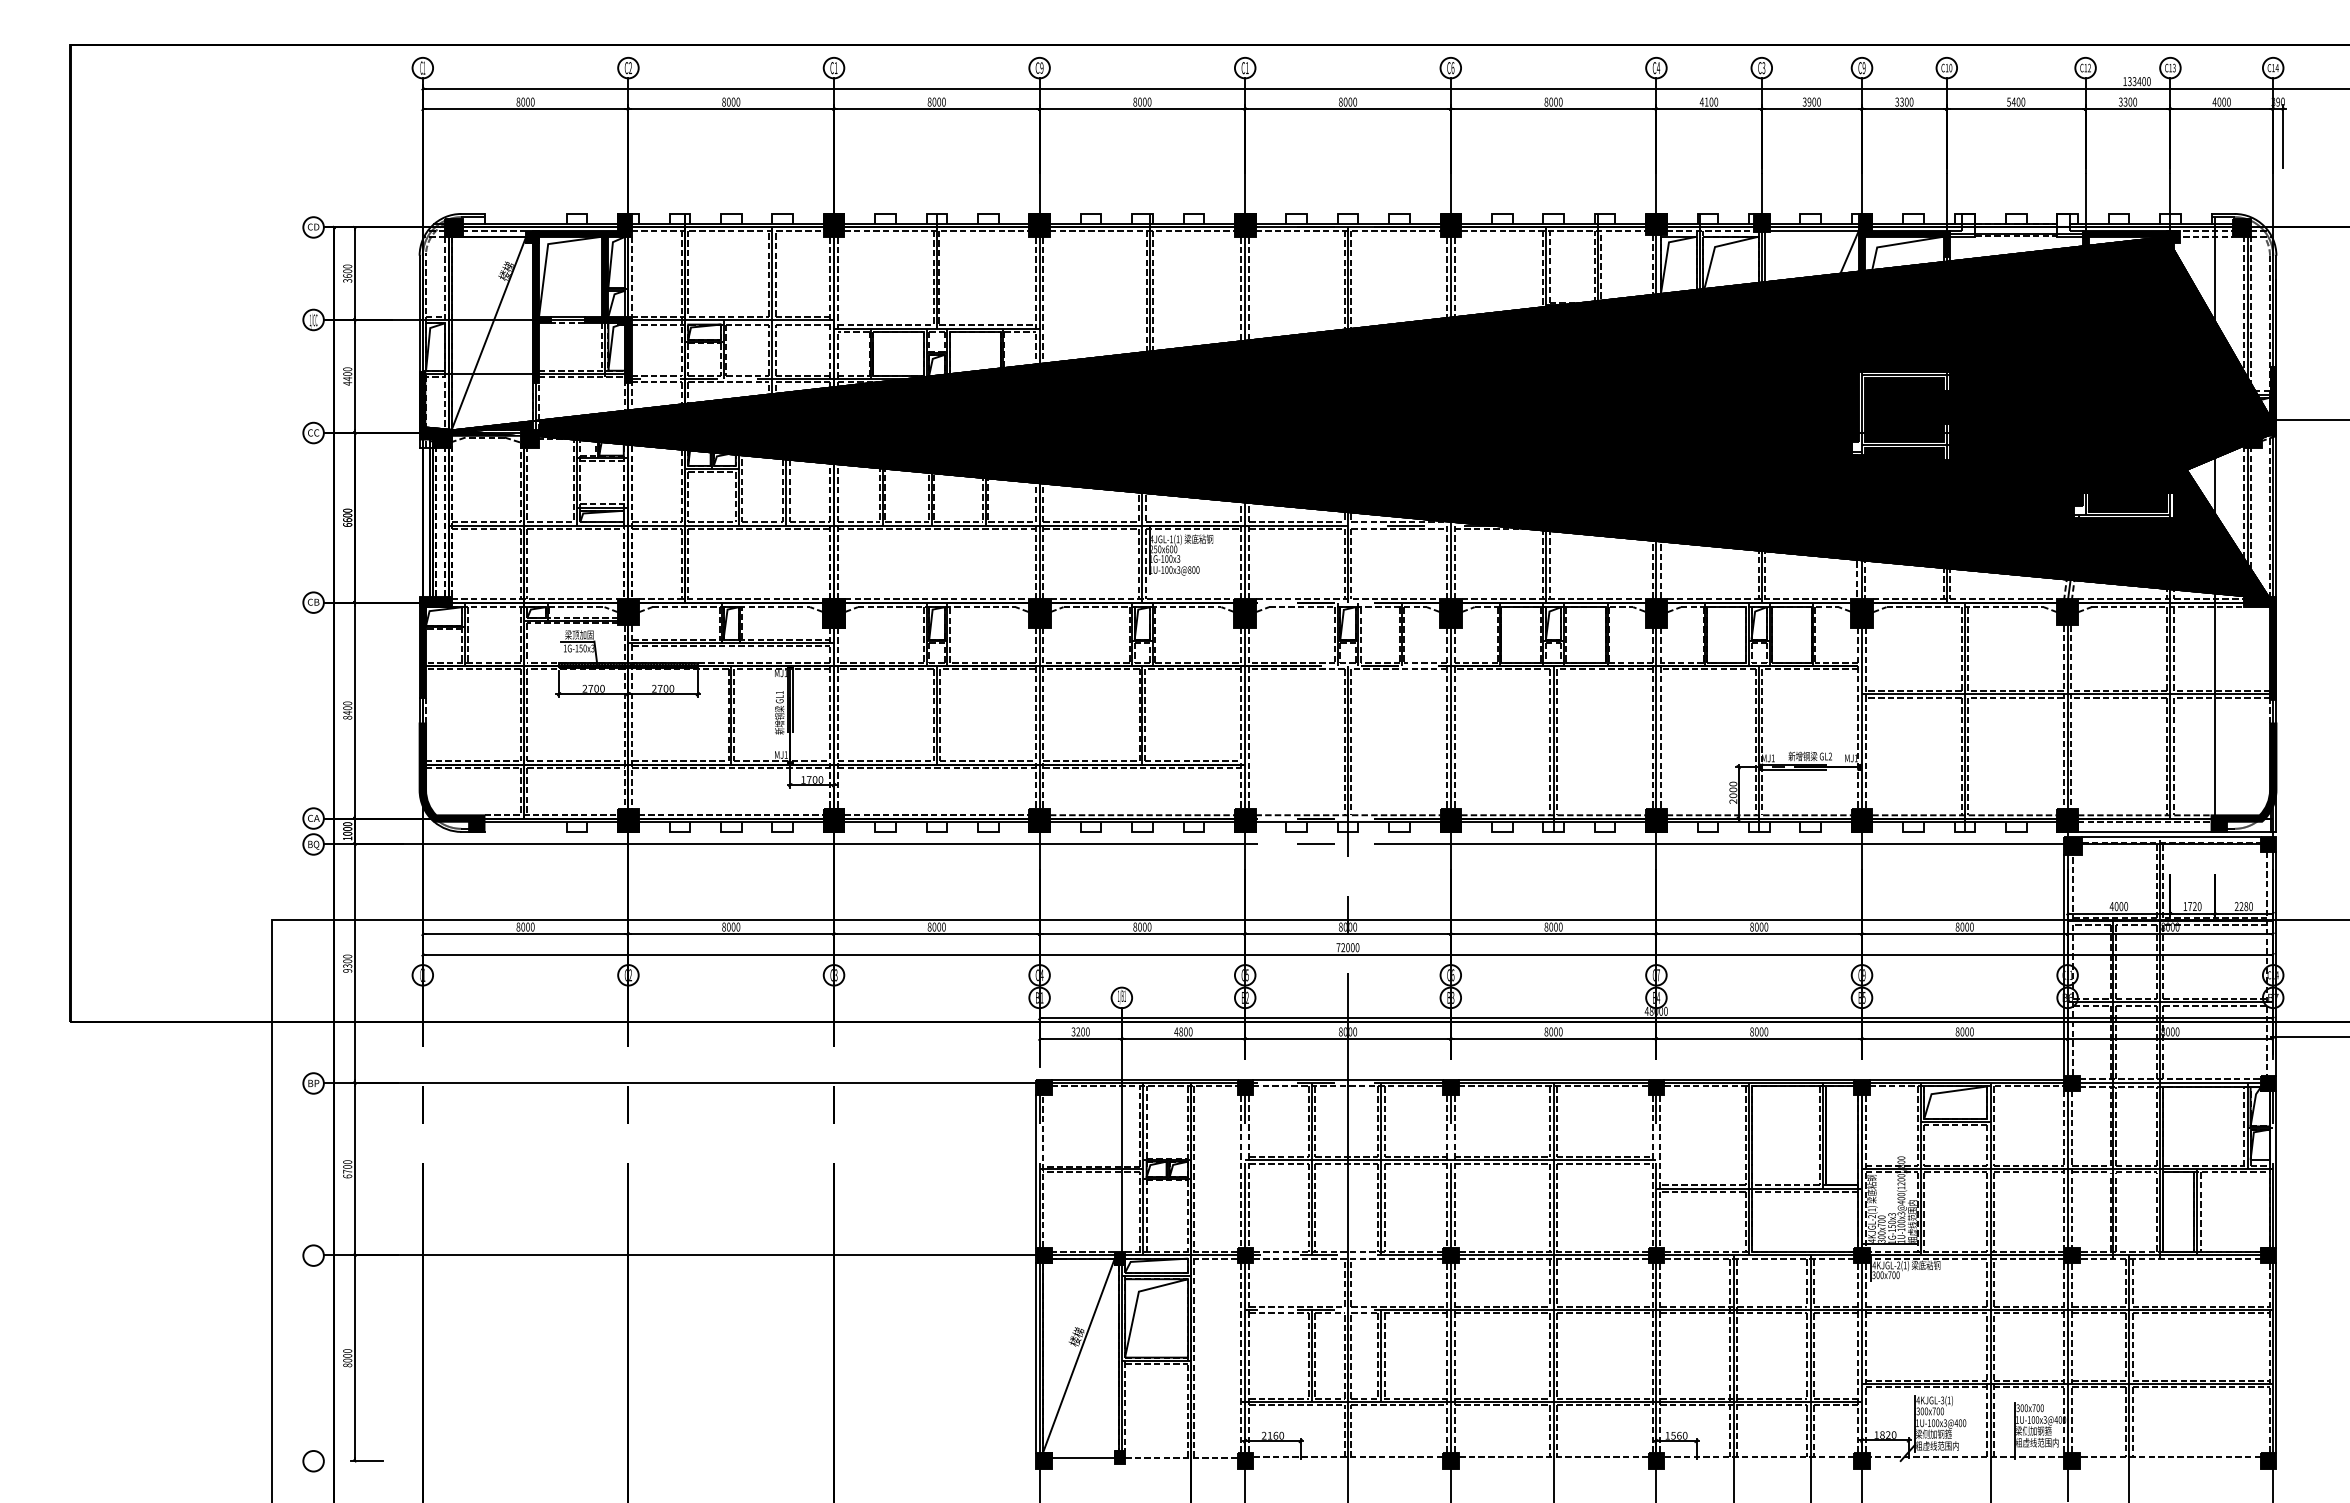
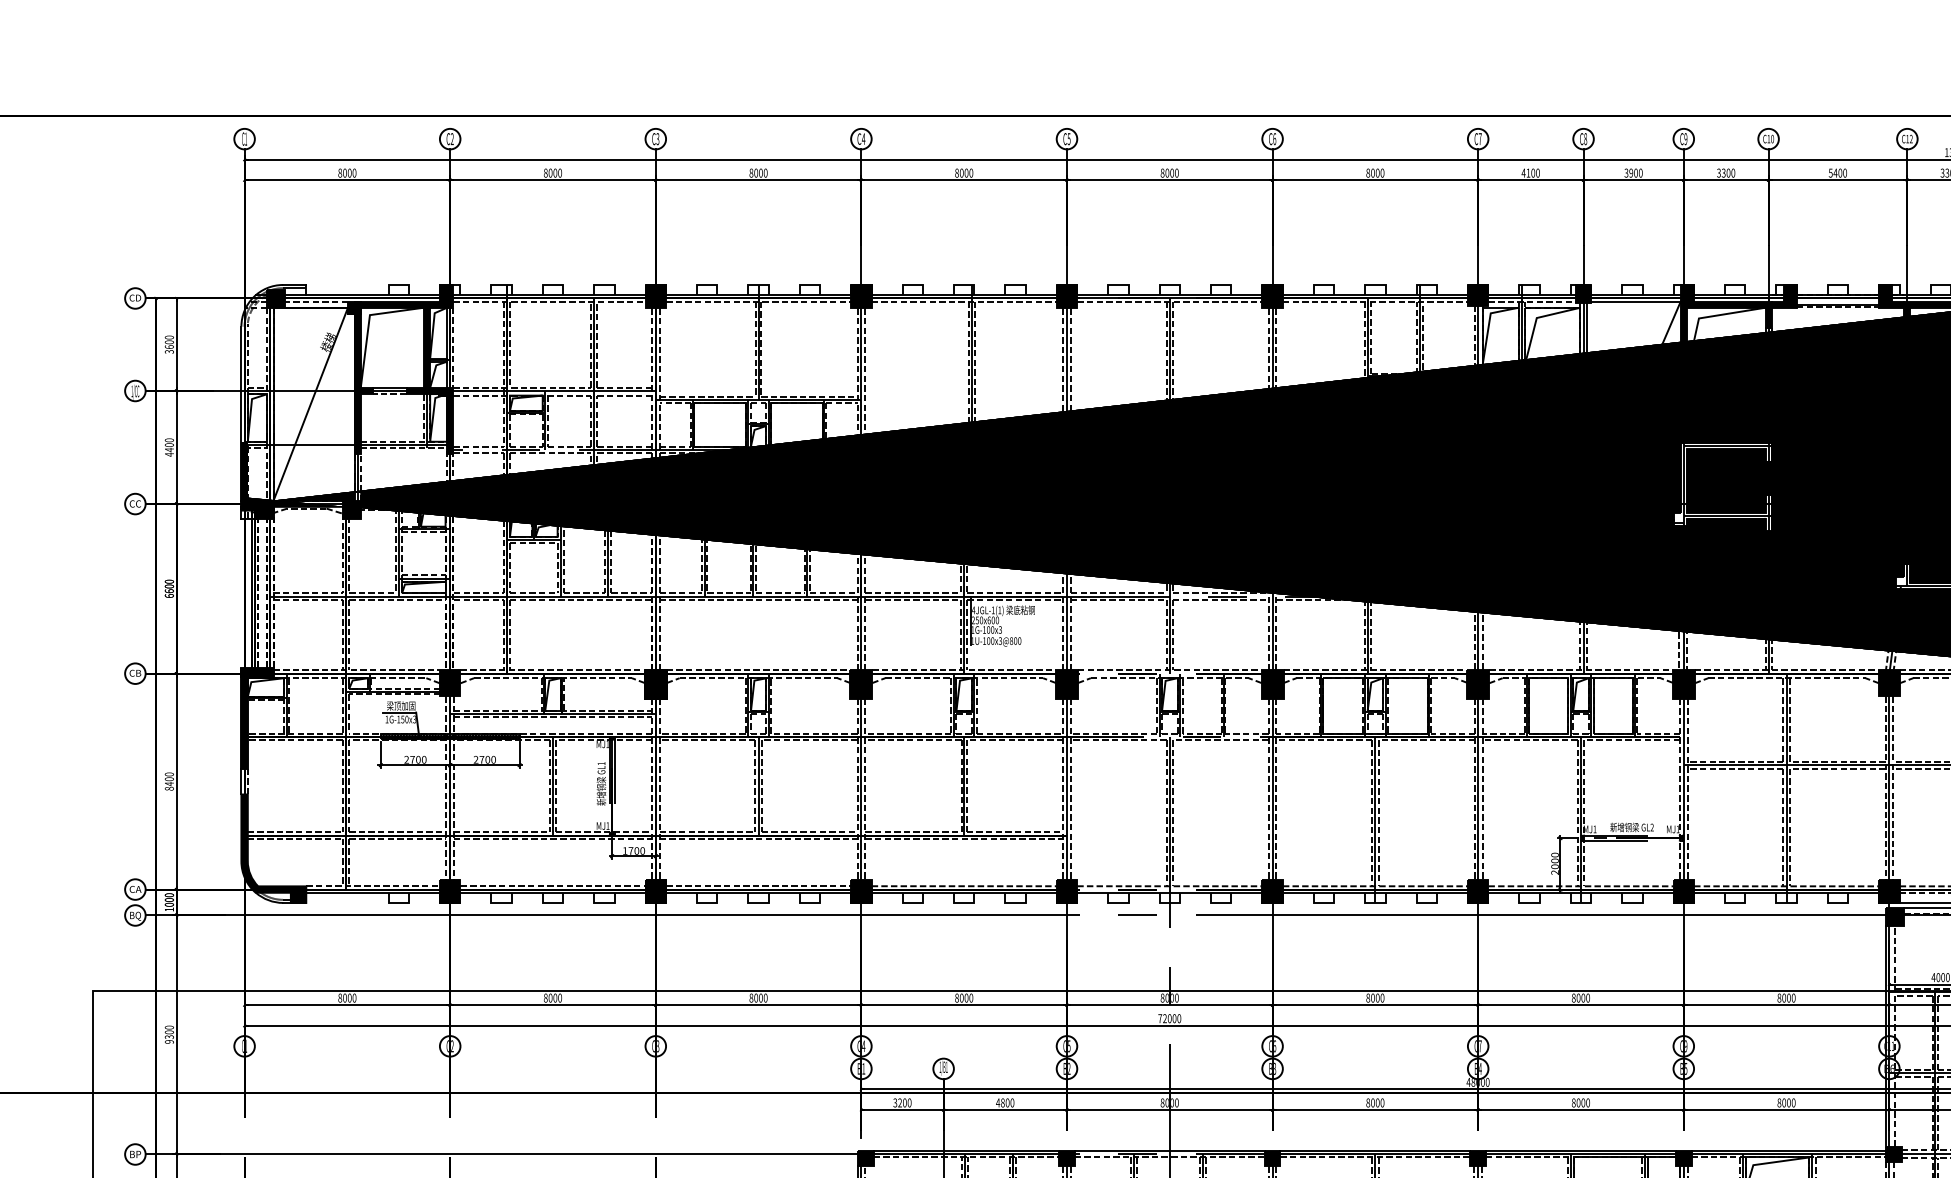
text: (835, 67) -> (657, 138), C1 -> C3
text: (1041, 67) -> (863, 138), C9 -> C4
text: (1658, 67) -> (1480, 138), C4 -> C7
text: (1763, 67) -> (1585, 138), C3 -> C8
text: (1246, 68) -> (1068, 139), C1 -> C5
fill: (1962, 225) -> (1784, 296), added
fill: (2069, 225) -> (1891, 296), added

